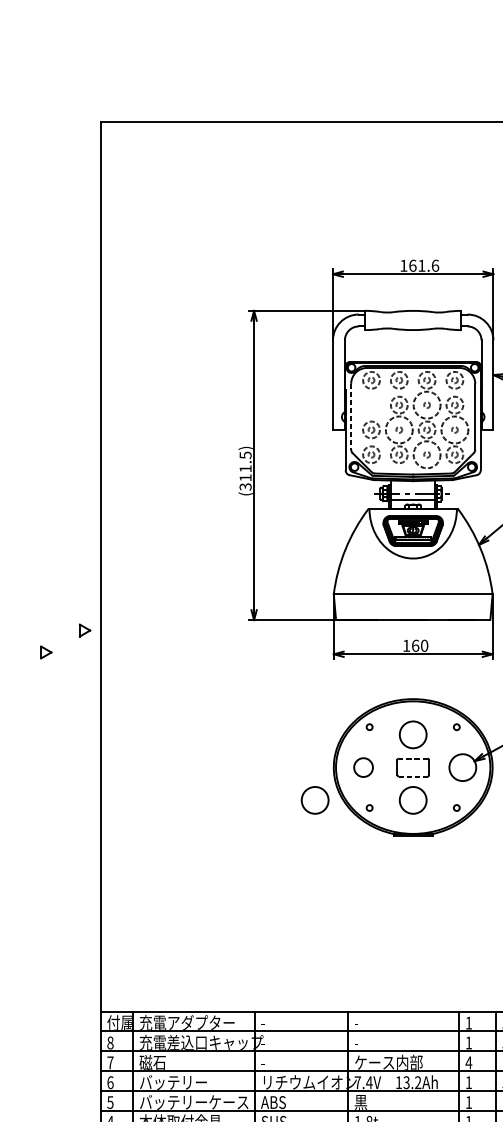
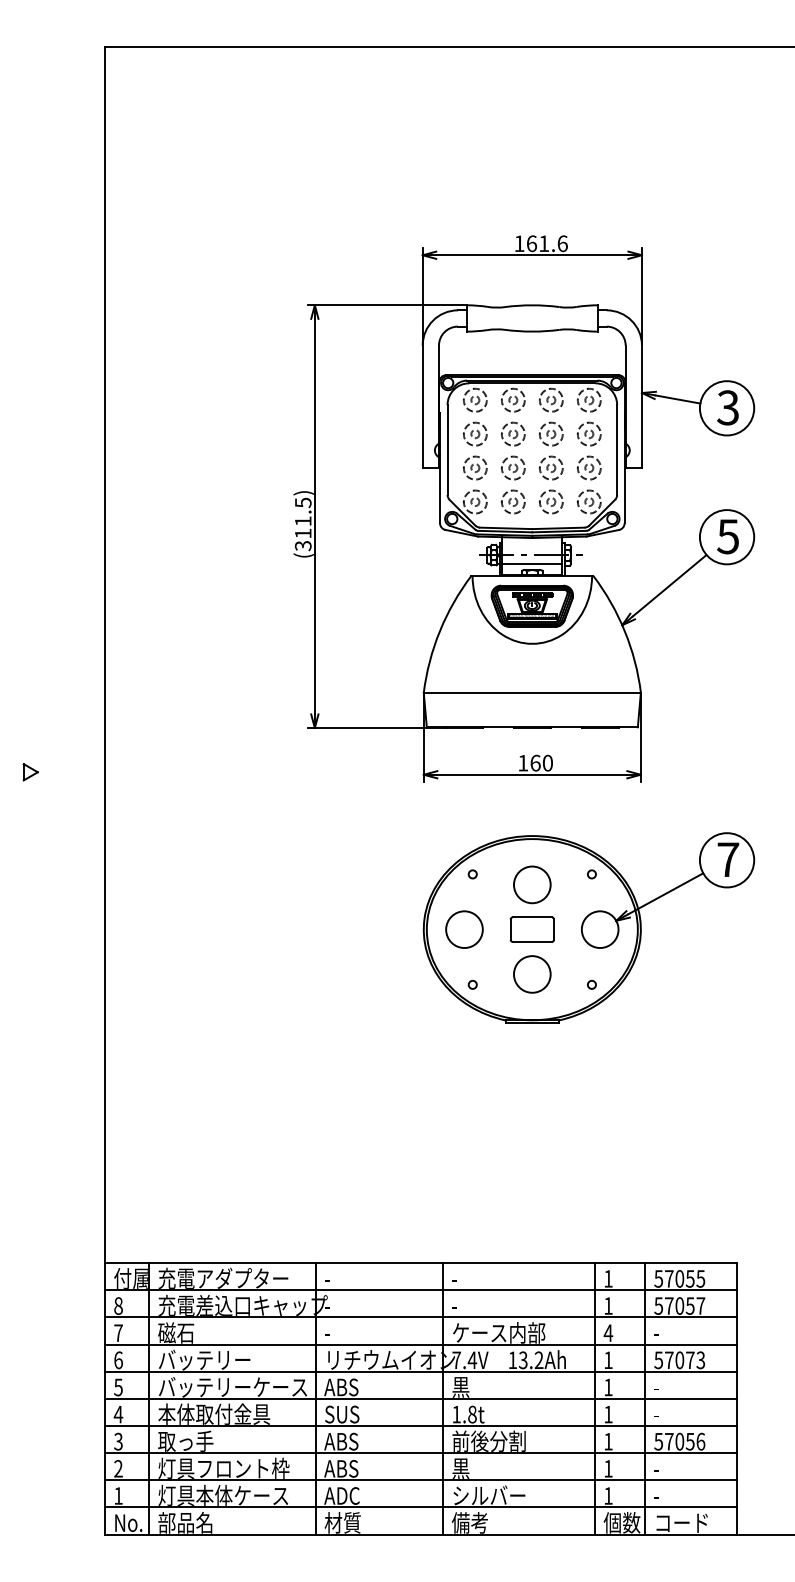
part: (371, 404) -> (475, 433), added
circle: (426, 404) -> (550, 433), size x0.62
line: (351, 417) -> (447, 450), dashed -> solid
circle: (398, 429) -> (512, 467), size x0.62
circle: (454, 429) -> (588, 467), size x0.62
circle: (426, 454) -> (550, 501), size x0.62
part: (84, 630) -> (83, 742), removed
line: (413, 758) -> (532, 917), dashed -> solid
circle: (363, 767) -> (464, 929), size x1.43
line: (413, 776) -> (532, 941), dashed -> solid
circle: (315, 800) -> (398, 974), removed

